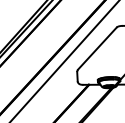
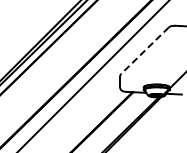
line: (96, 48) -> (144, 50), solid -> dashed

